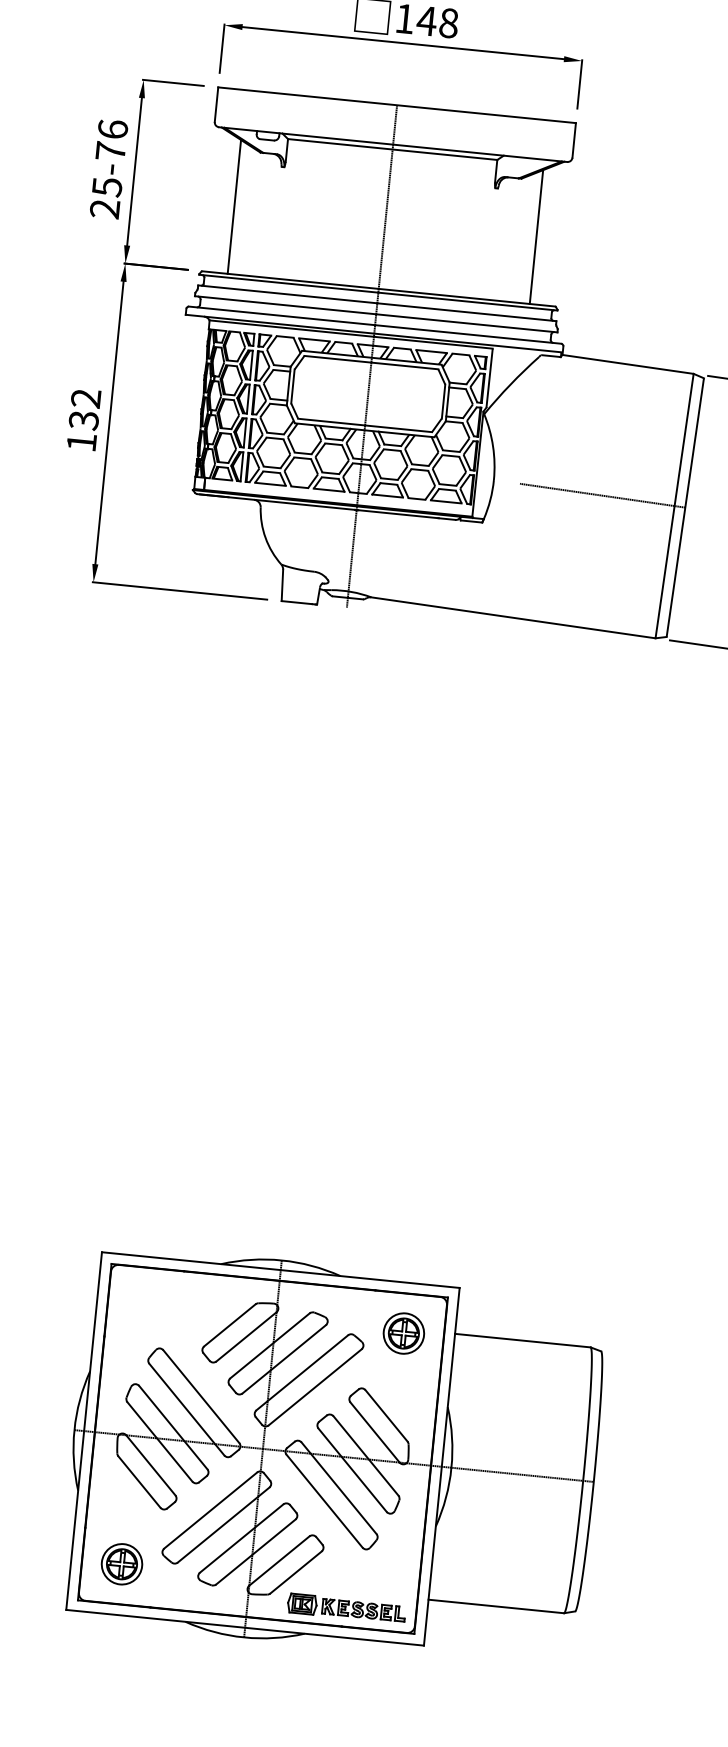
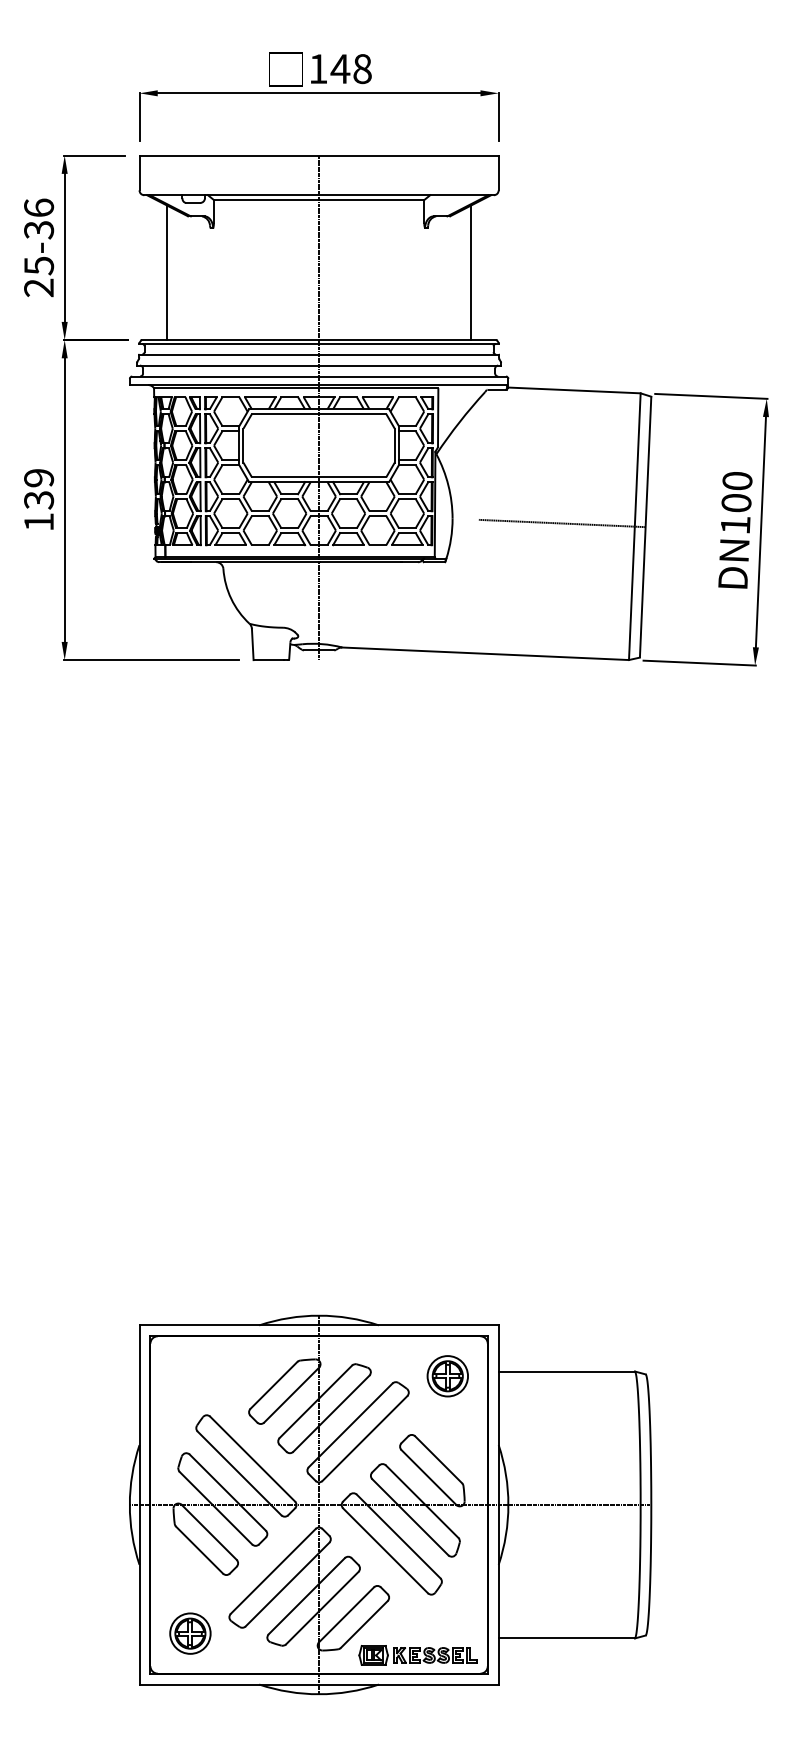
text: (111, 150) -> (39, 229), 25-76 -> 25-36
text: (86, 398) -> (39, 478), 132 -> 139

